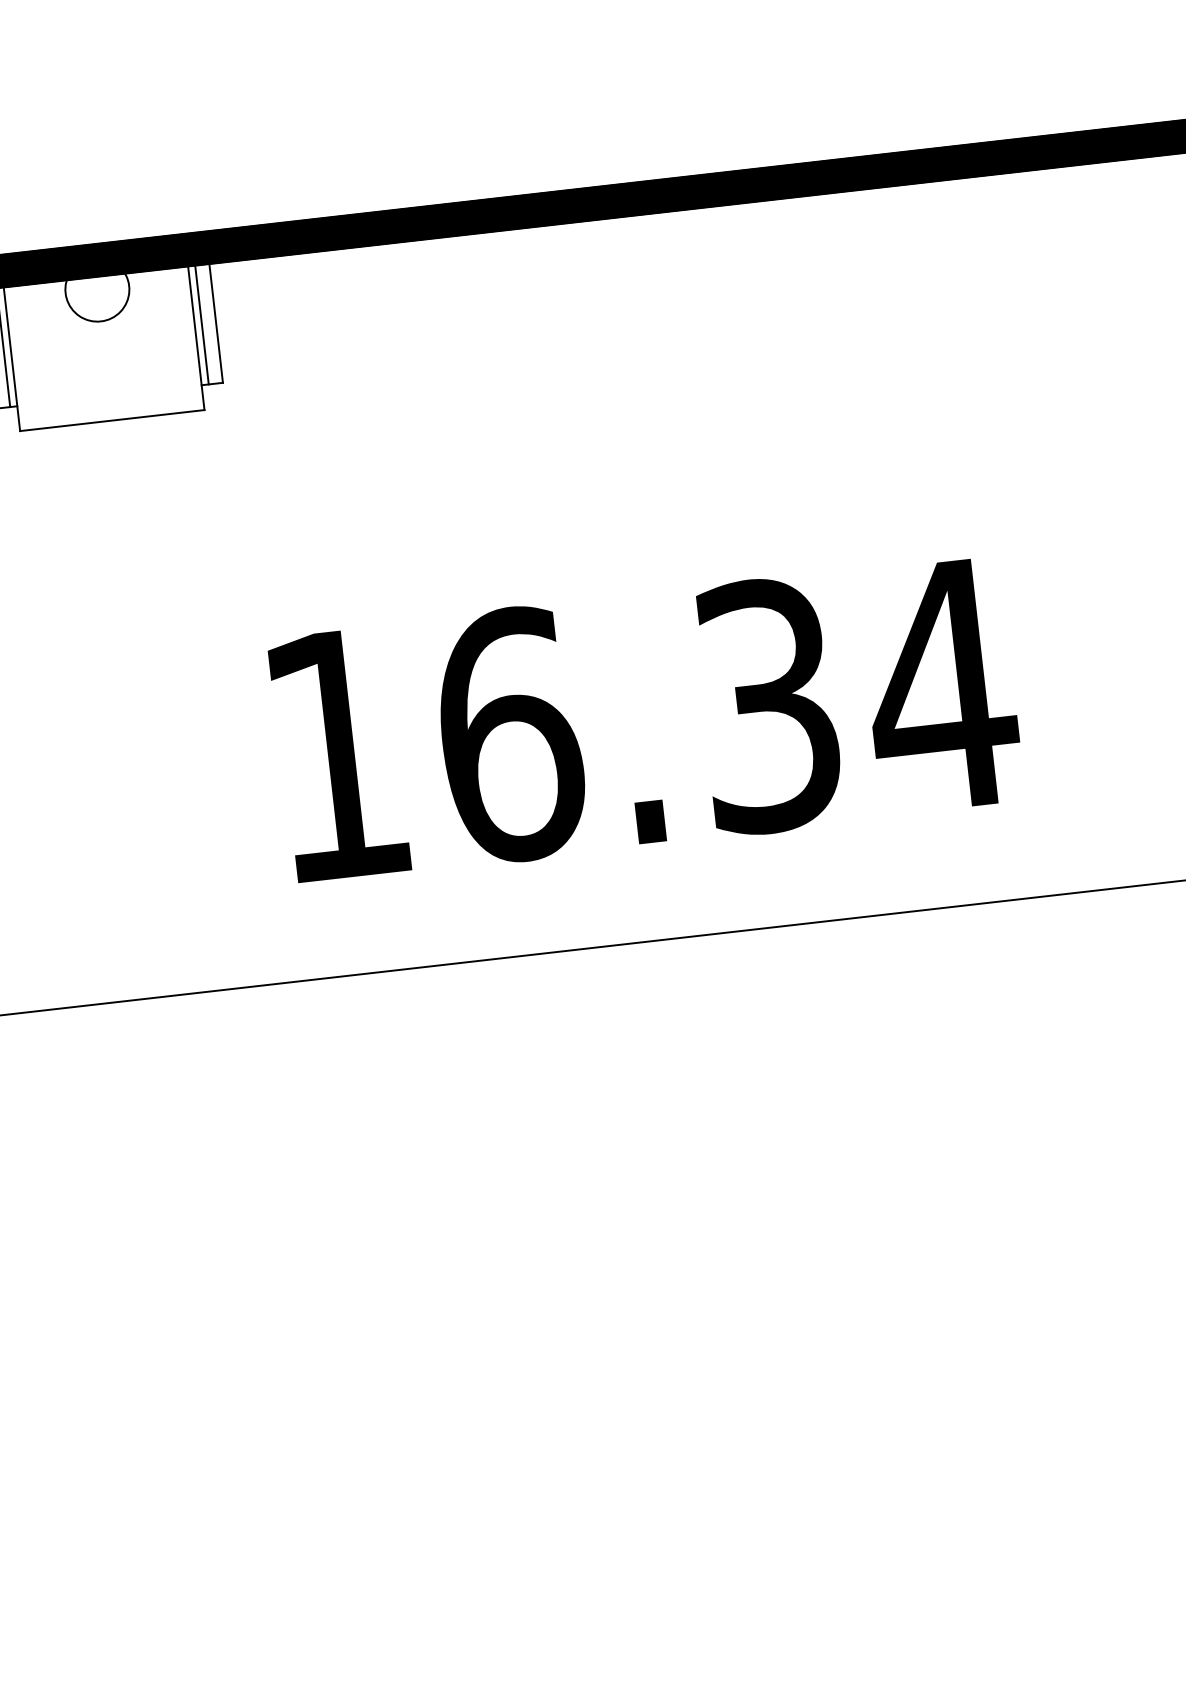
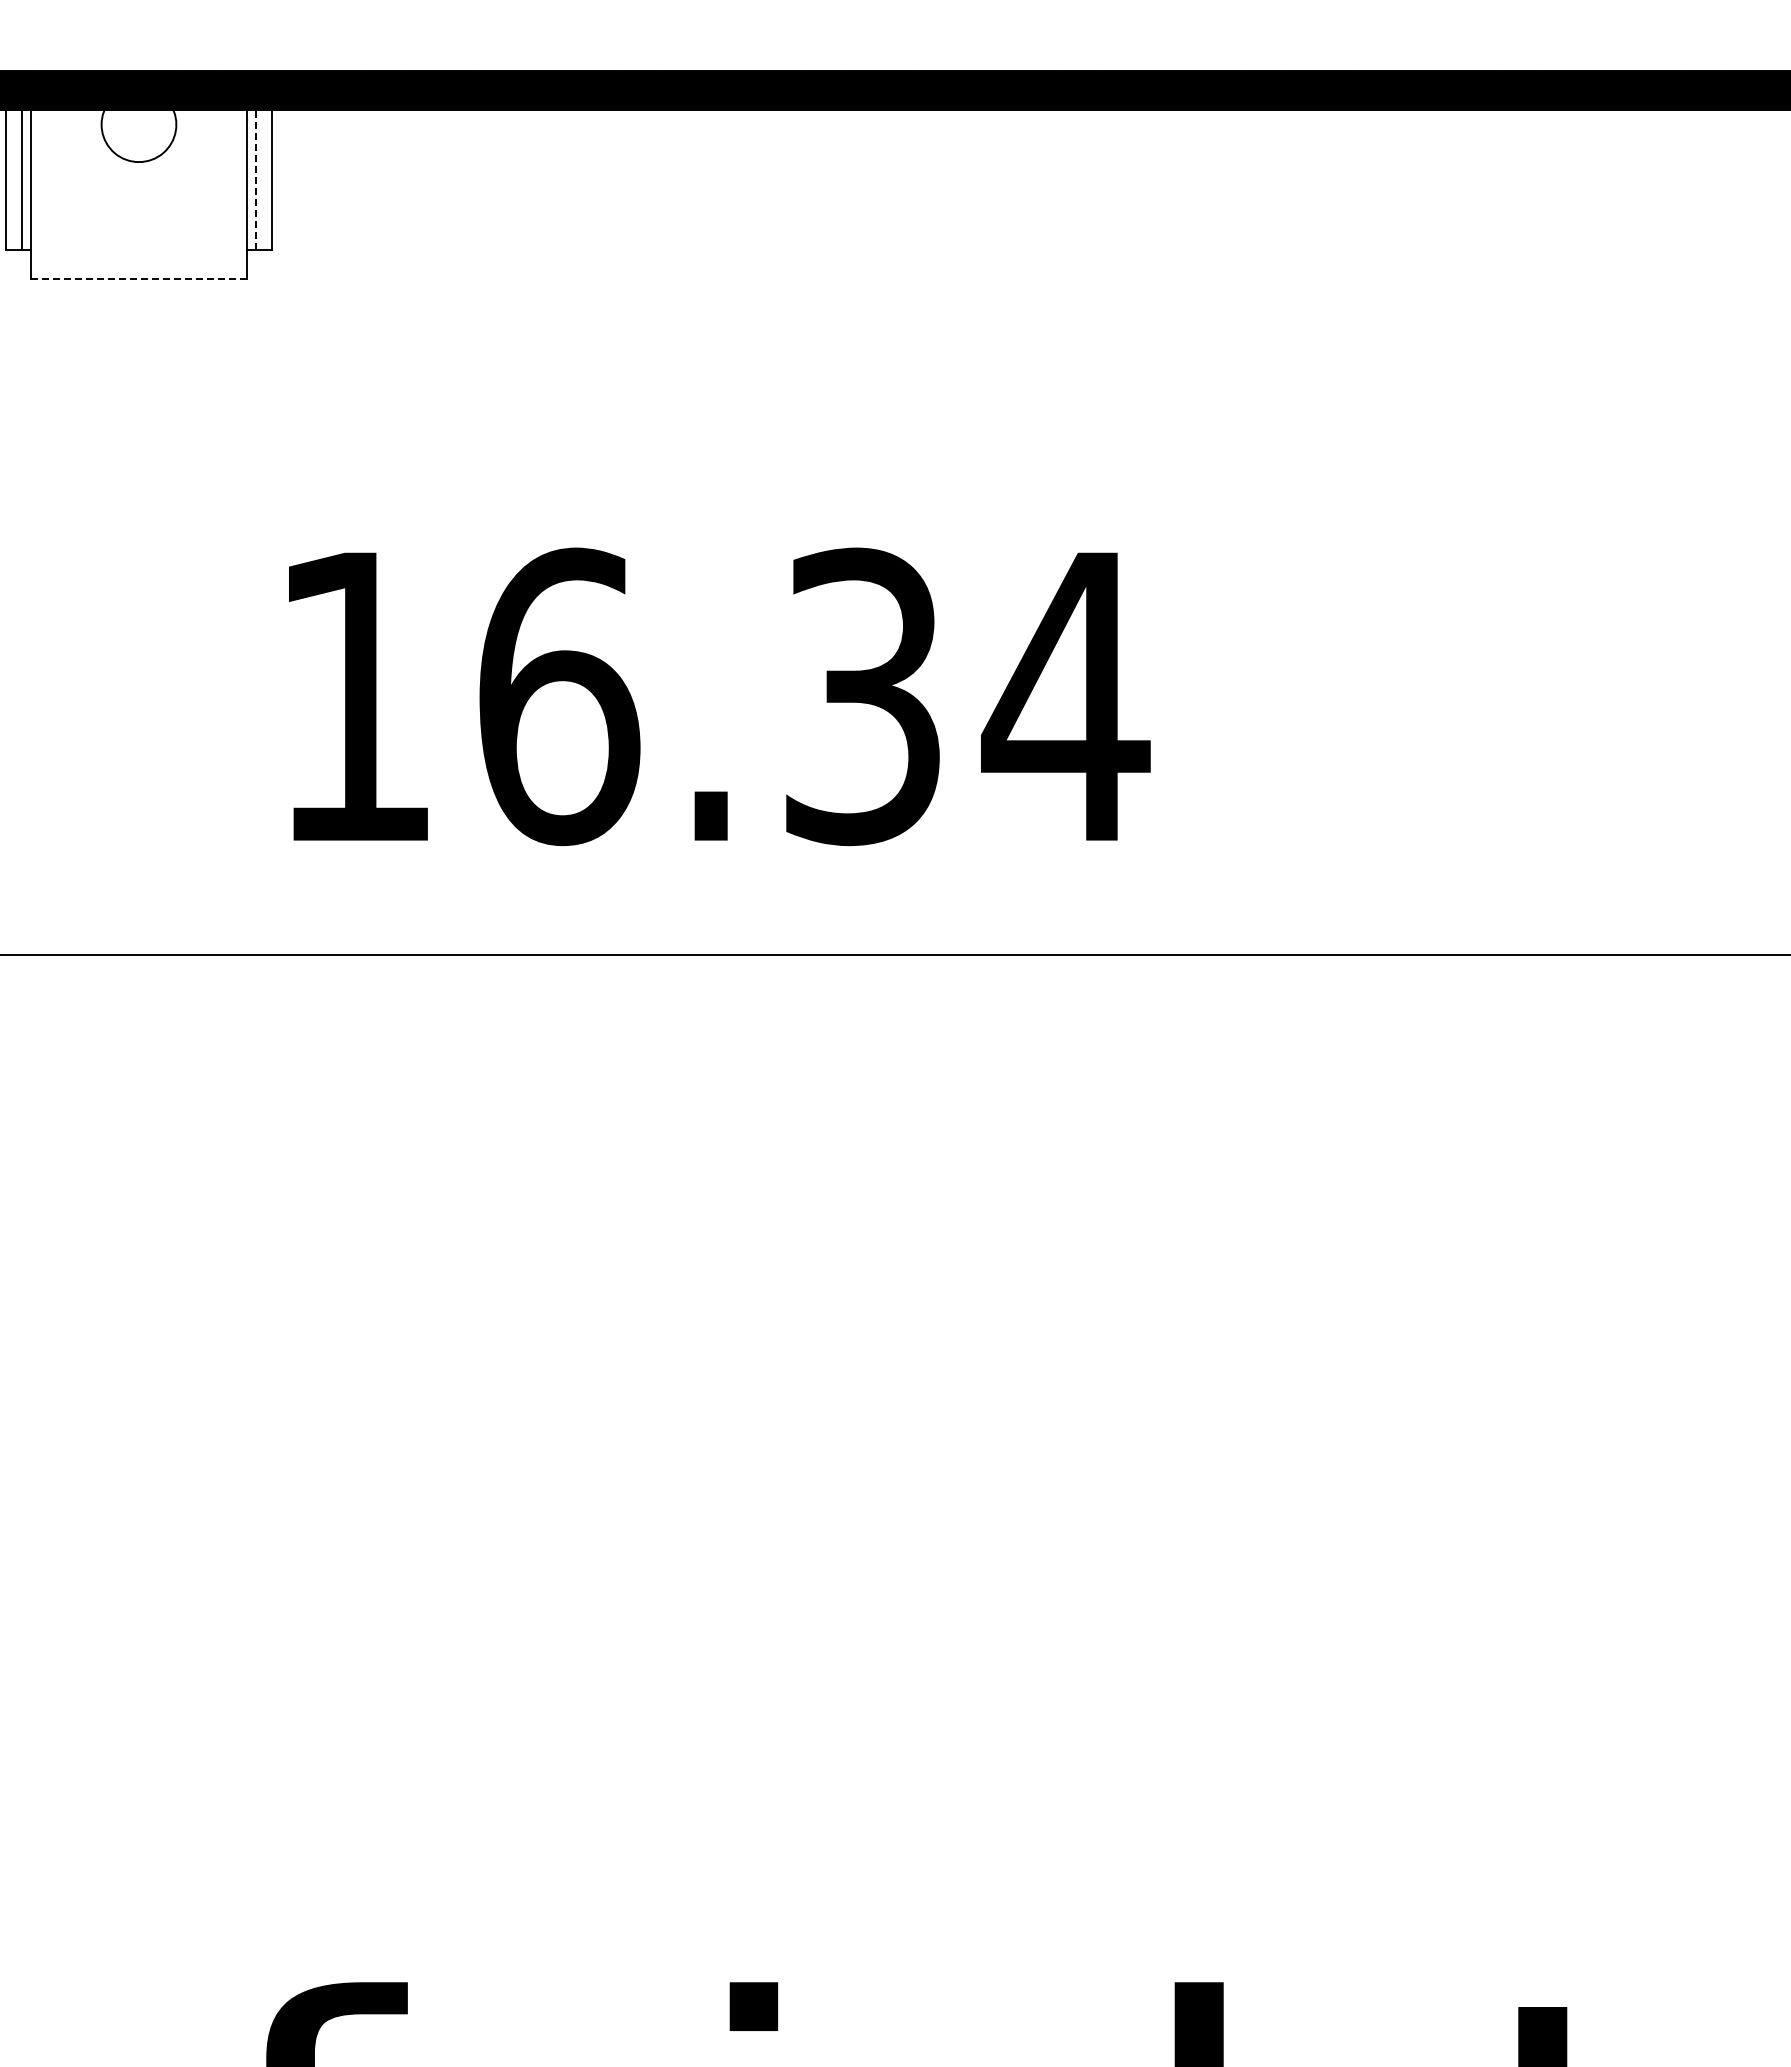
line: (201, 323) -> (255, 177), solid -> dashed
line: (112, 420) -> (139, 278), solid -> dashed

